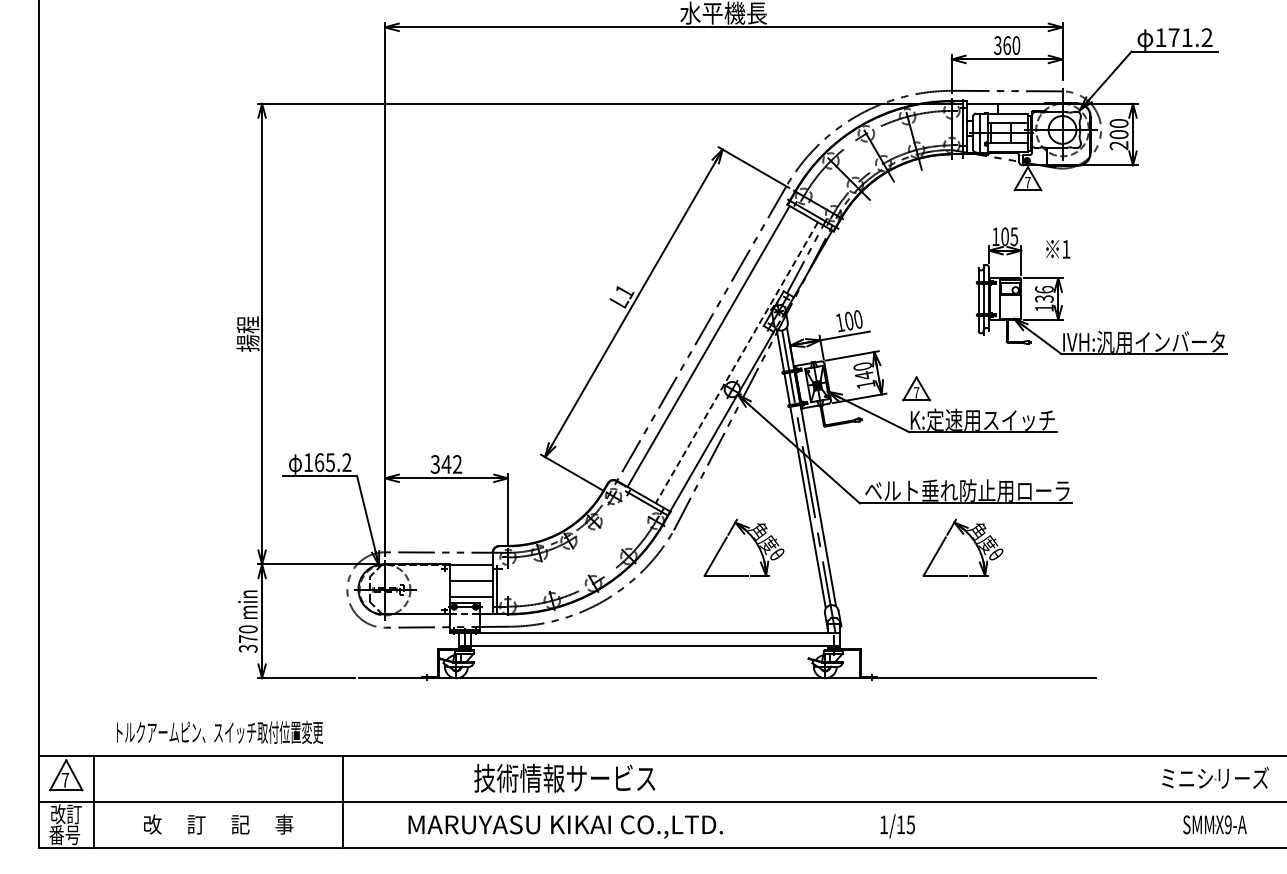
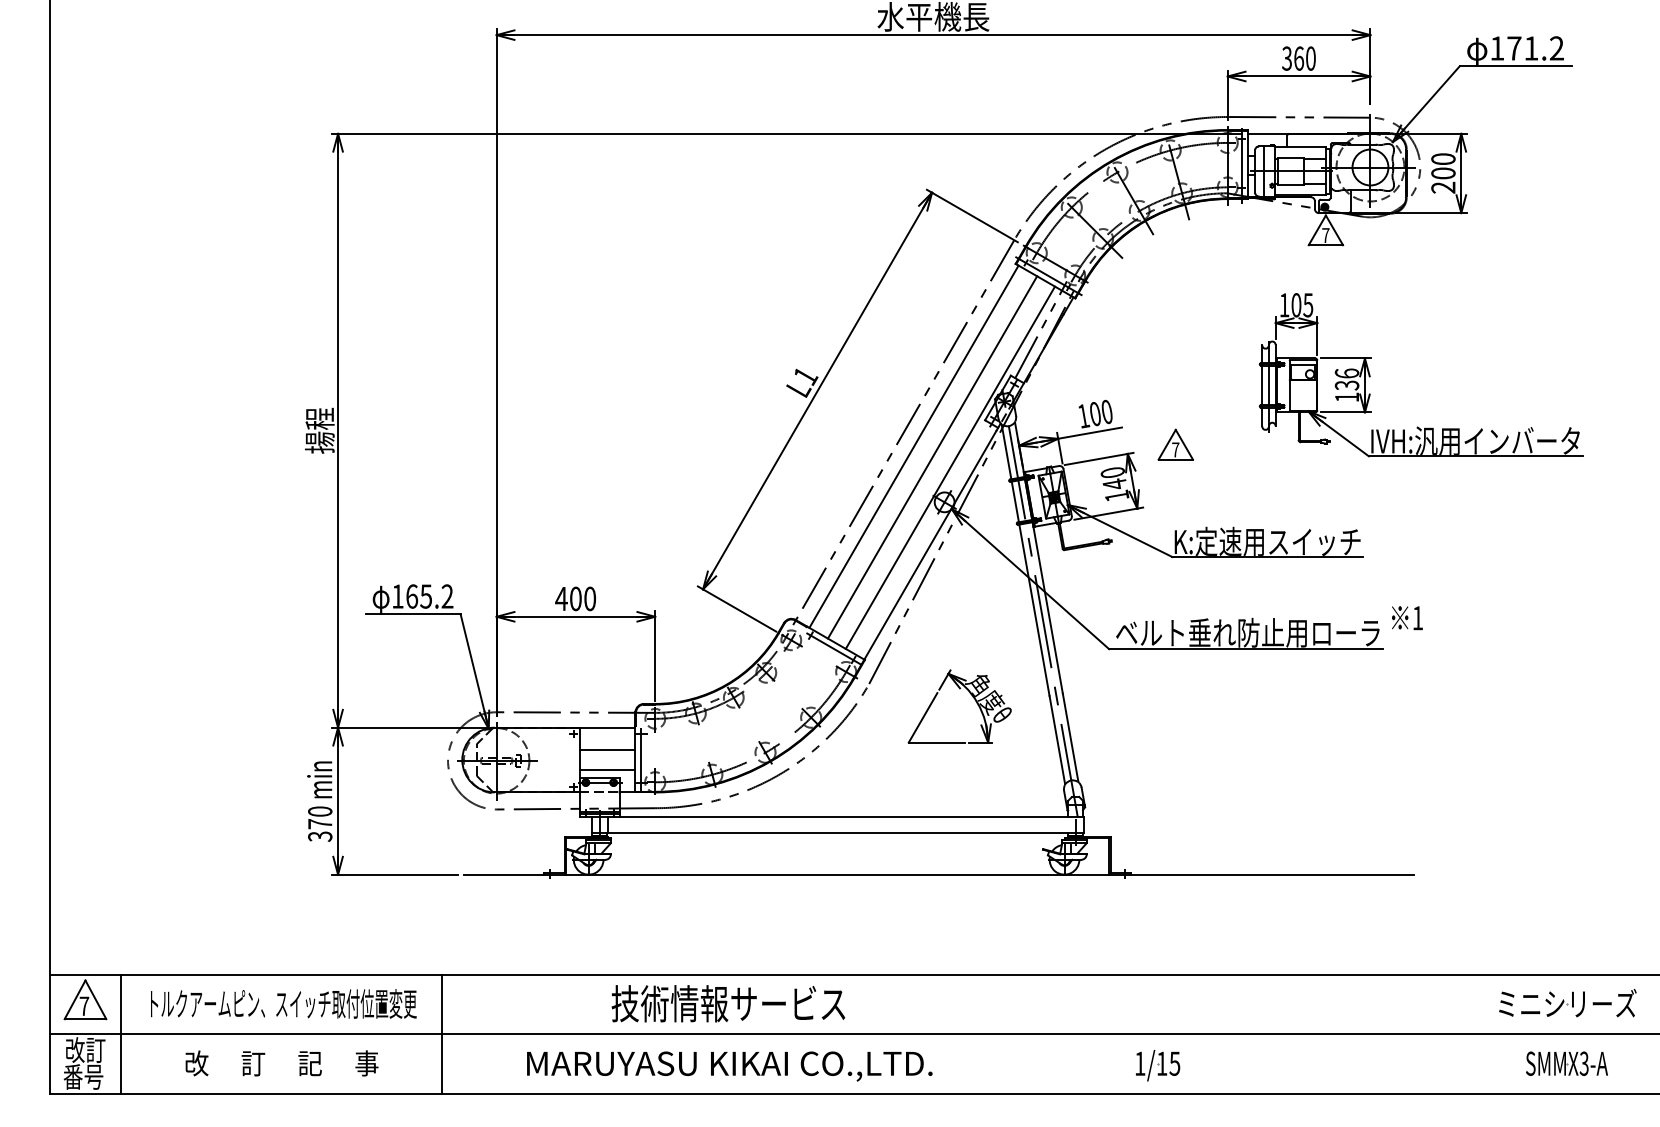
text: (1058, 249) -> (1407, 618), moved
line: (722, 354) -> (931, 457), added
line: (736, 363) -> (949, 468), dashed -> solid
part: (916, 388) -> (1175, 444), moved
text: (446, 464) -> (575, 598), 342 -> 400
part: (971, 539) -> (1253, 695), removed
text: (220, 732) -> (284, 1003), moved
text: (1227, 824) -> (1583, 1063), SMMX9-A -> SMMX3-A

